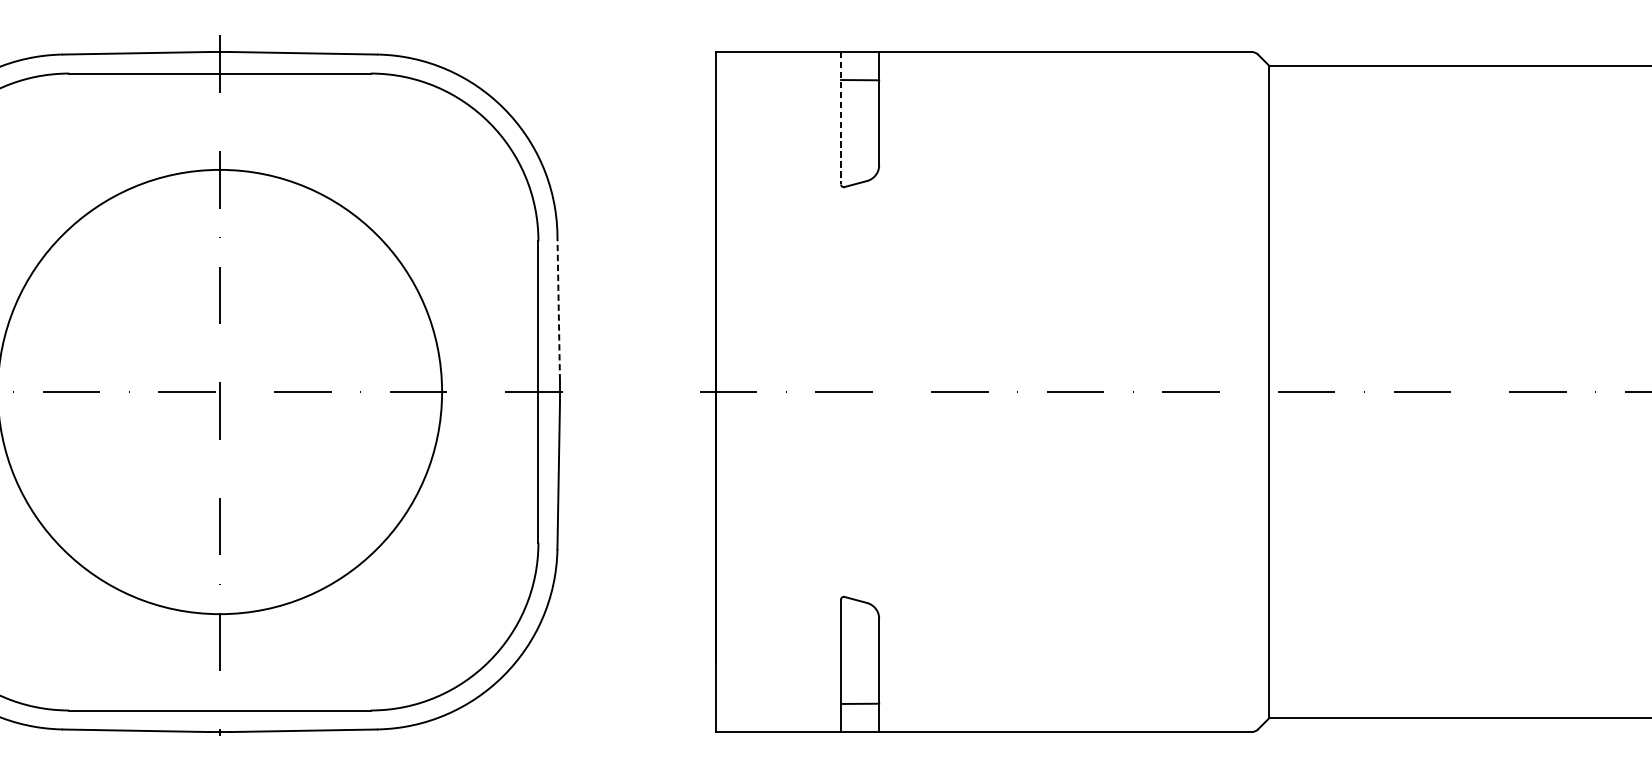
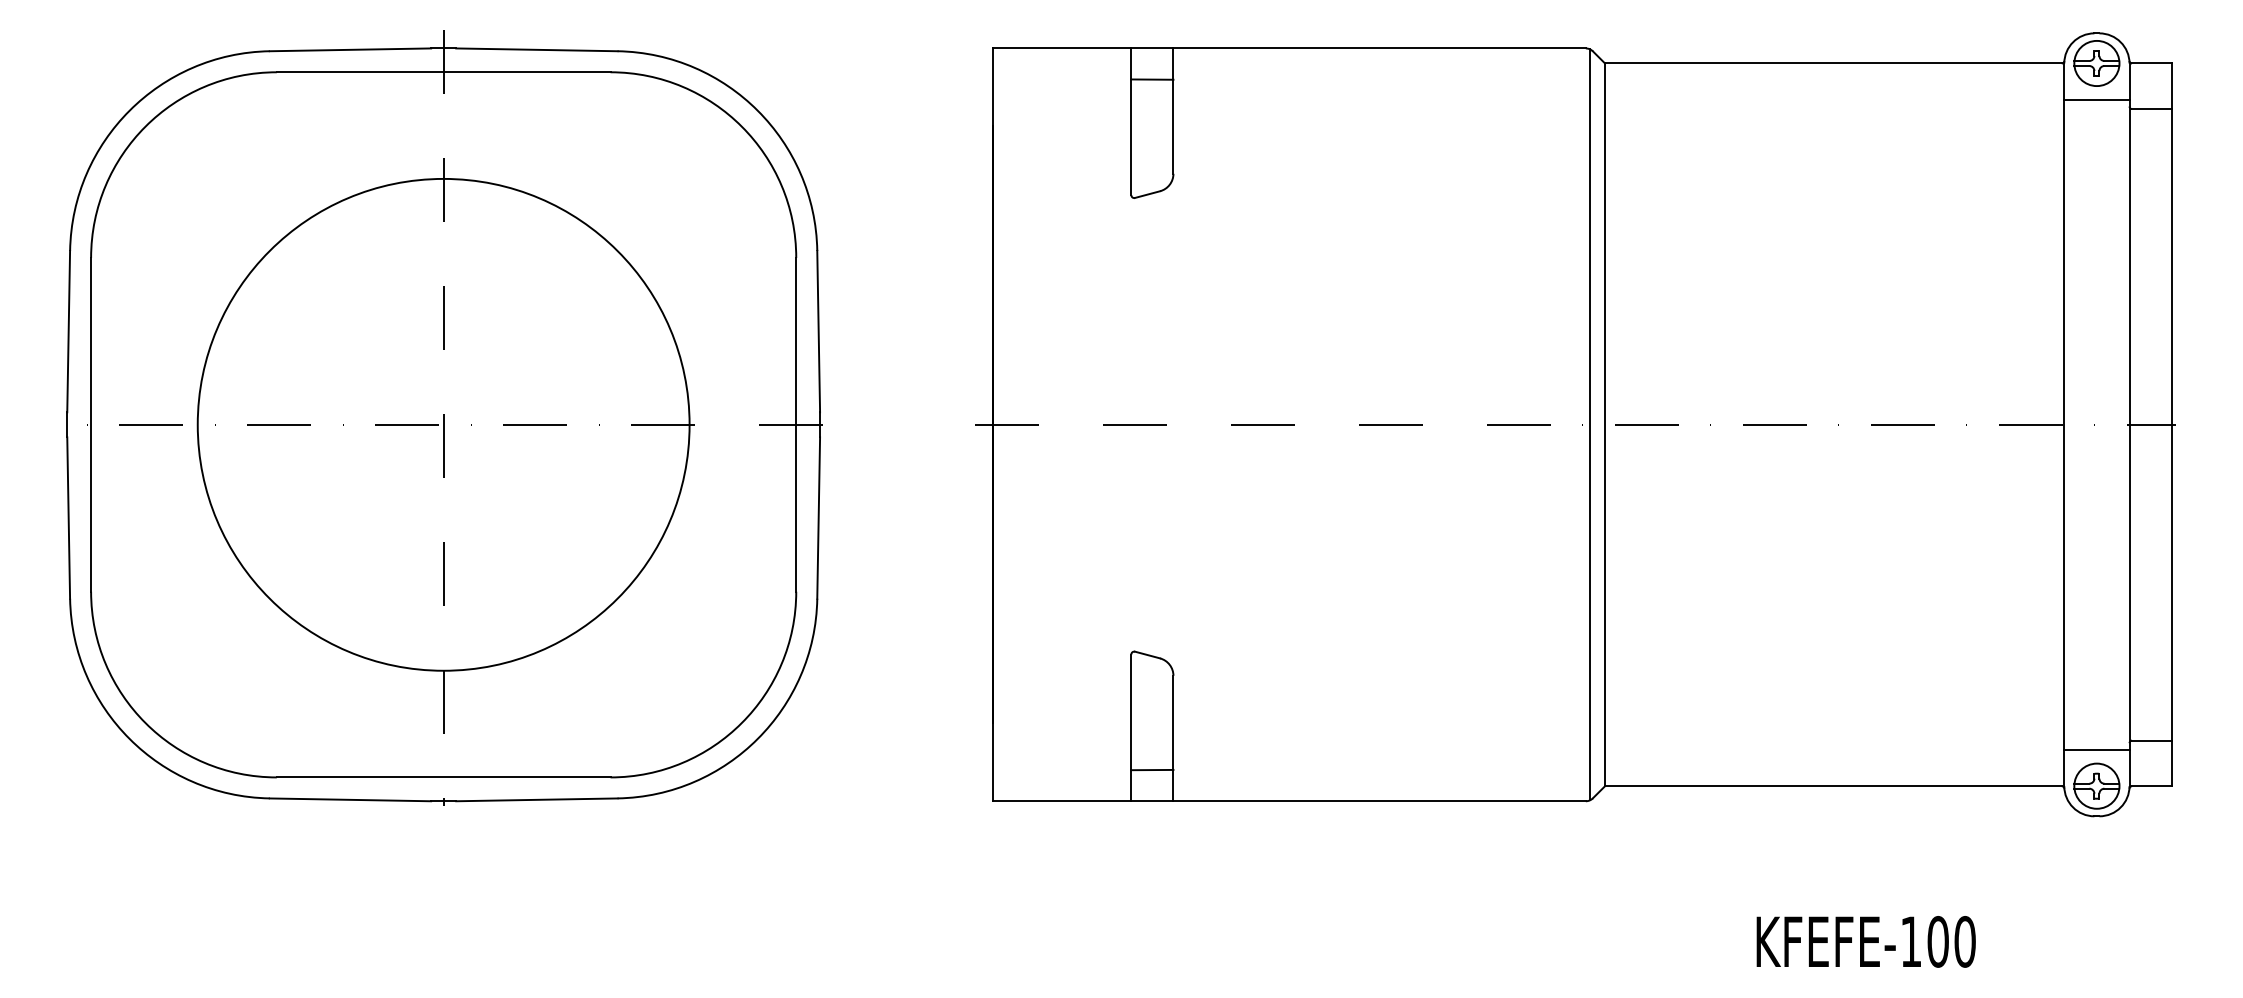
line: (841, 118) -> (1131, 122), dashed -> solid
line: (558, 307) -> (818, 331), dashed -> solid
line: (1255, 391) -> (1590, 424), added

